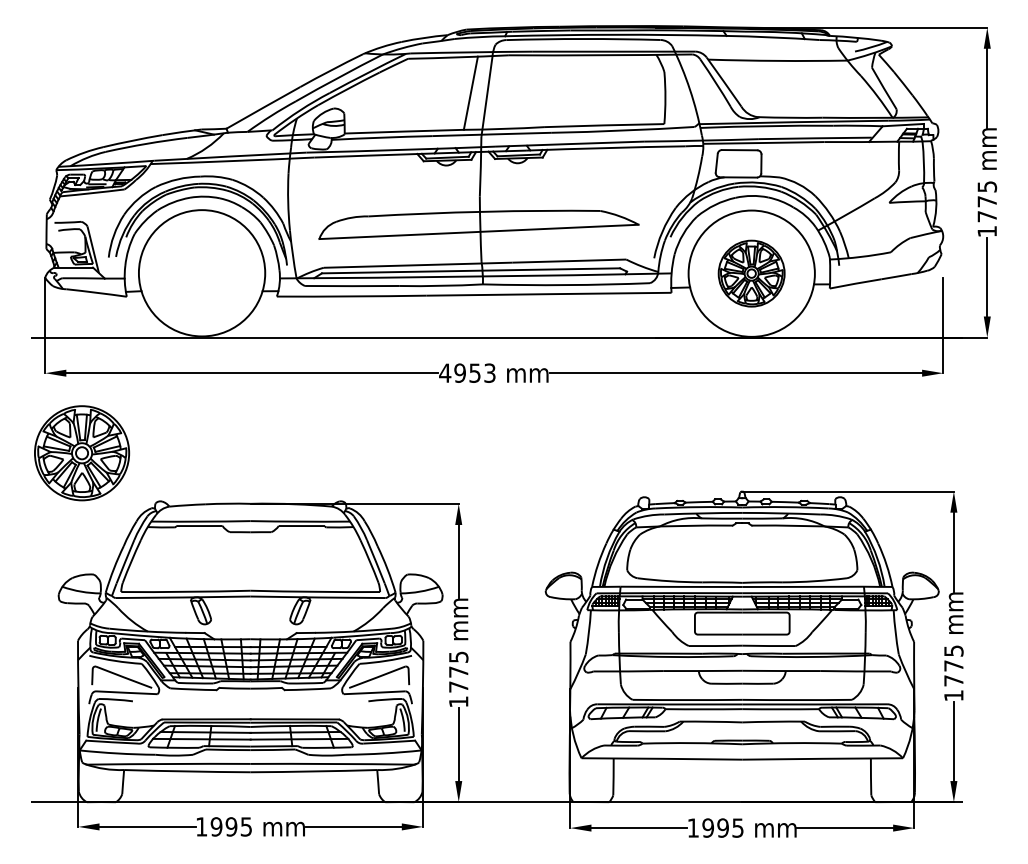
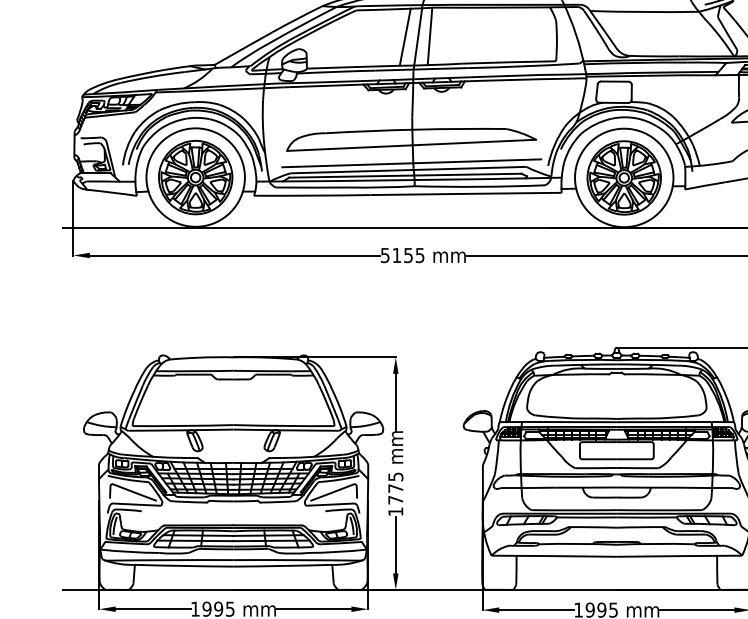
line: (502, 92) -> (429, 36), added
line: (479, 254) -> (411, 162), added
part: (751, 273) -> (624, 177), size x1.43
text: (467, 372) -> (402, 254), 4953 -> 5155
part: (82, 453) -> (196, 177), moved

